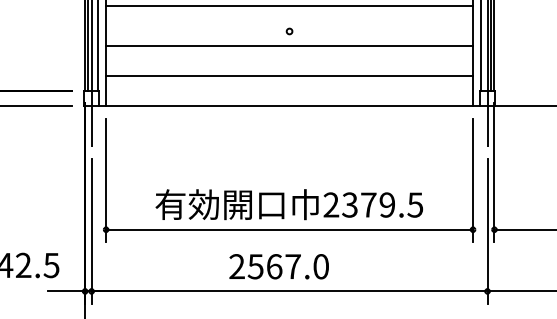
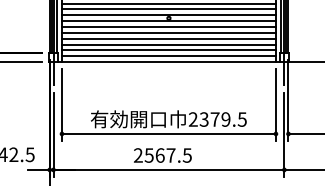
line: (288, 16) -> (168, 9), added
line: (288, 26) -> (168, 15), added
line: (288, 36) -> (168, 21), added
line: (288, 55) -> (168, 32), added
line: (288, 66) -> (168, 38), added
line: (288, 86) -> (168, 50), added
line: (288, 96) -> (168, 56), added
text: (319, 266) -> (186, 155), 2567.0 -> 2567.5

